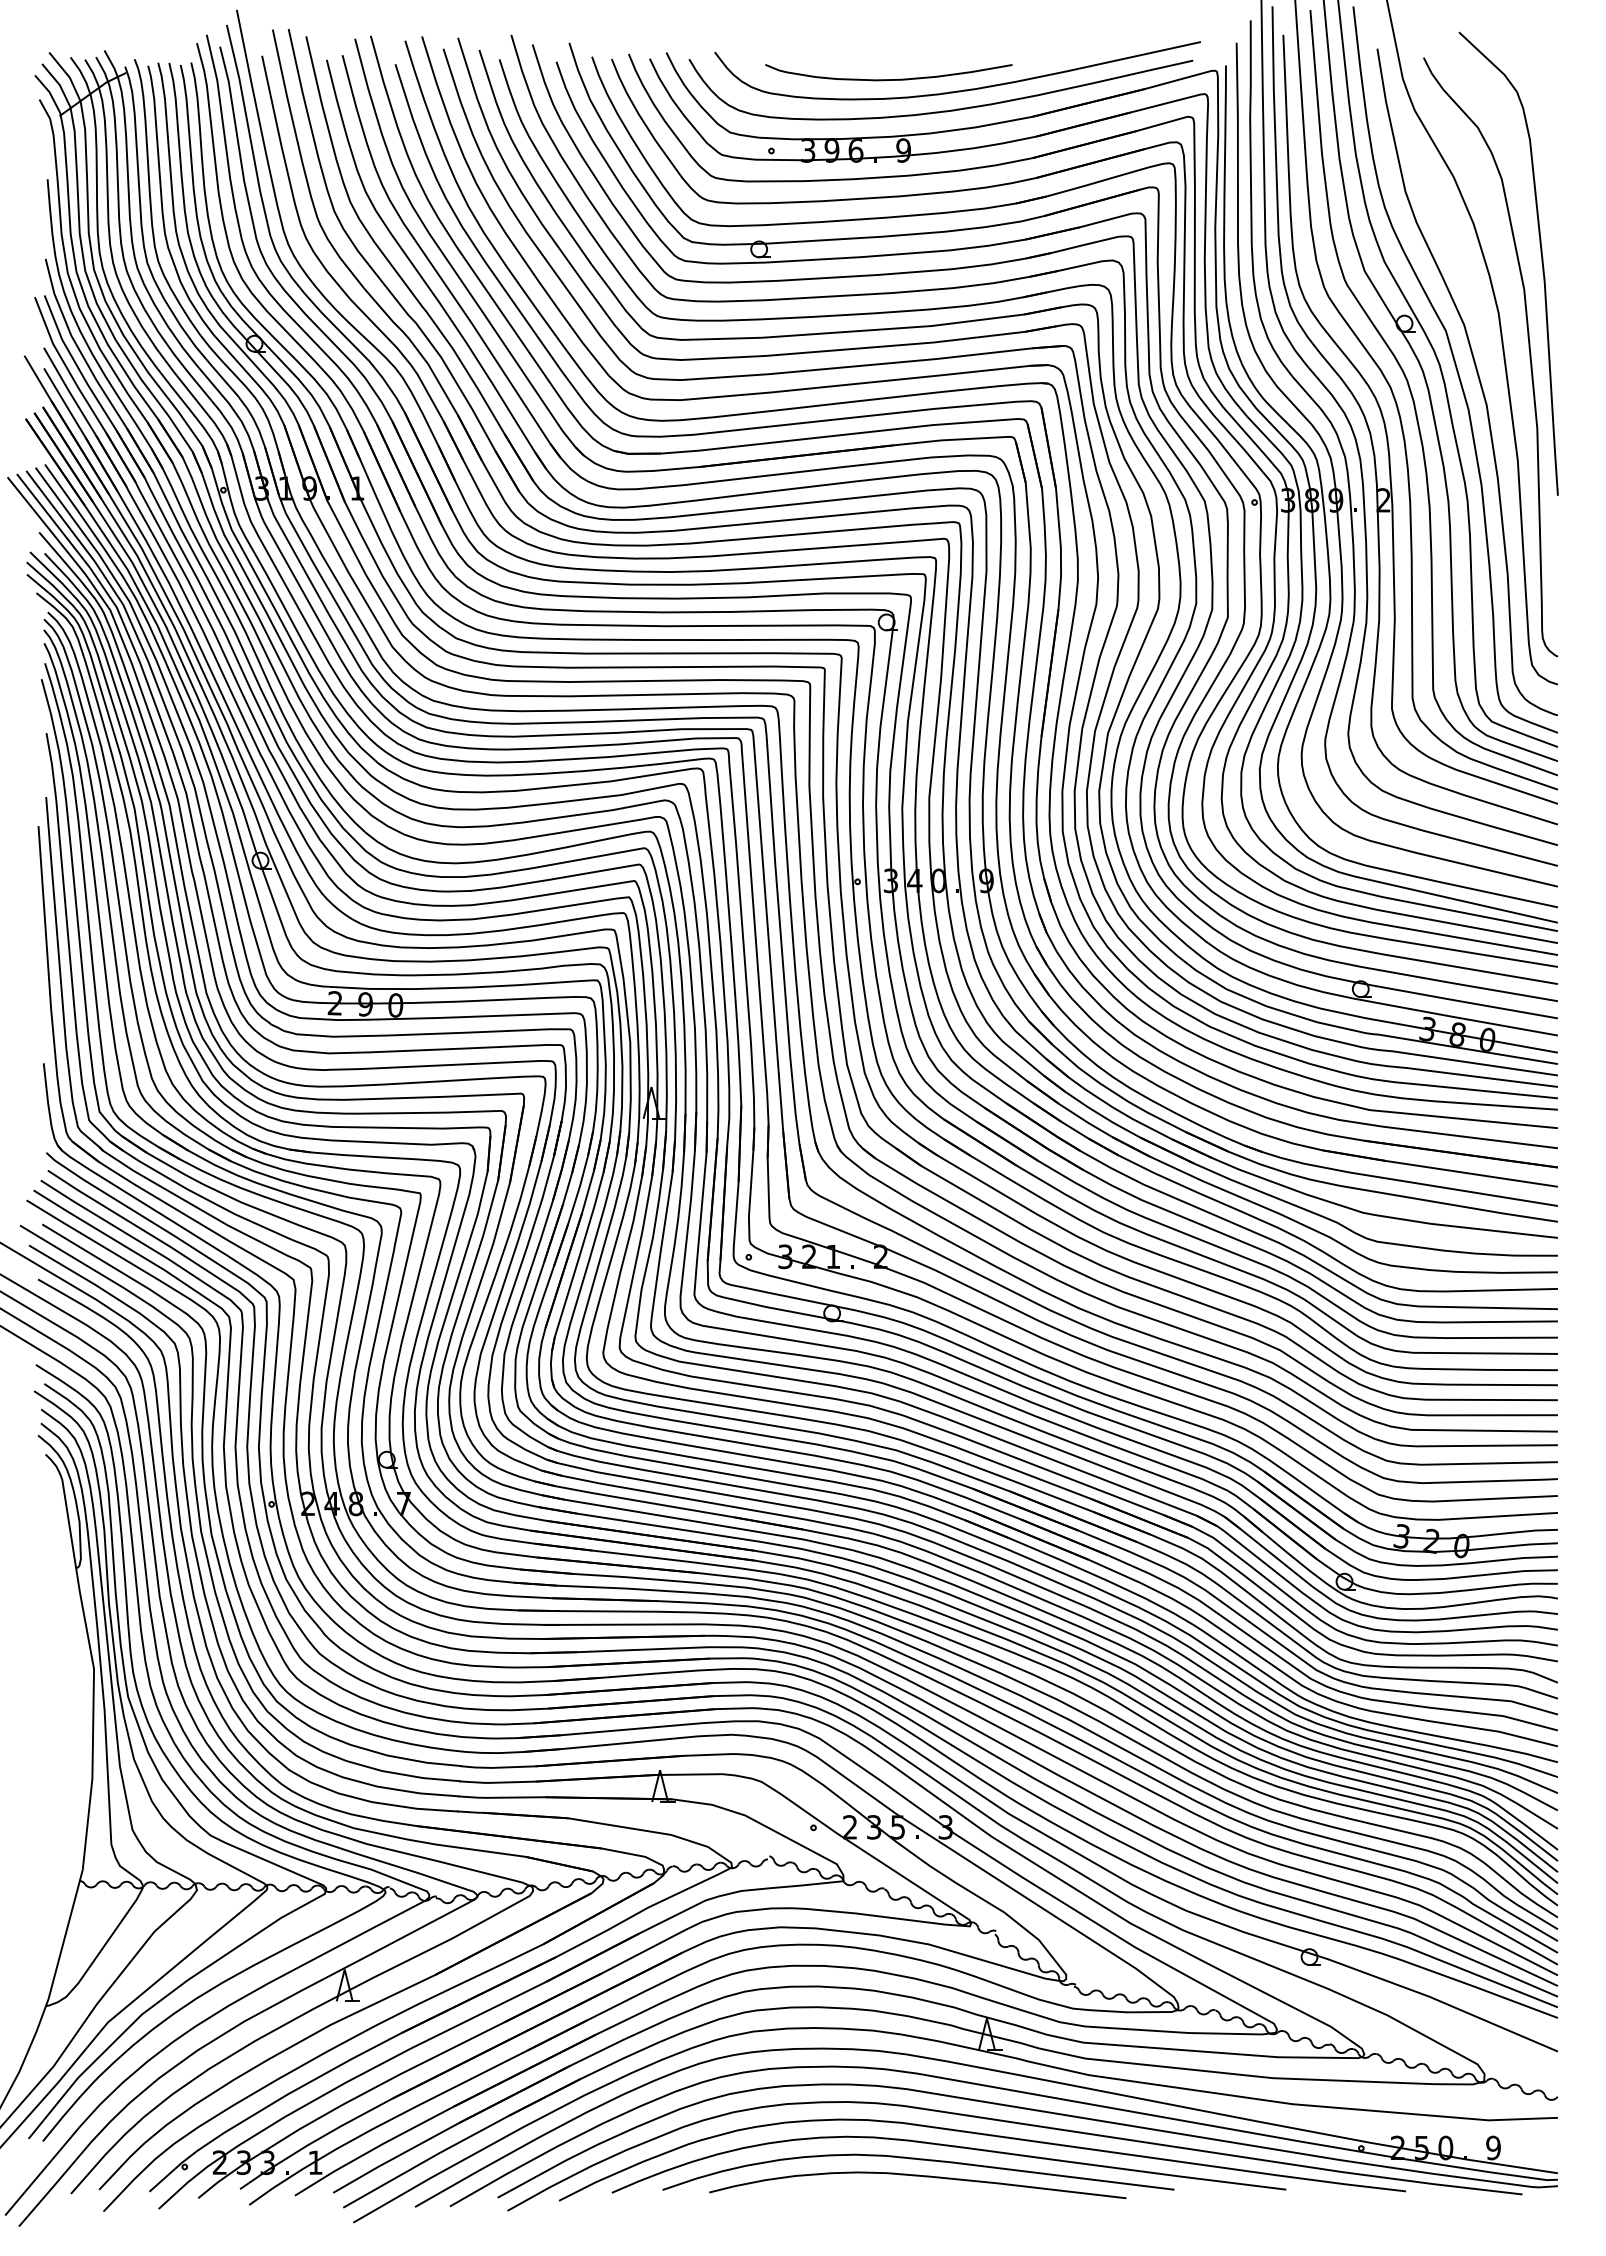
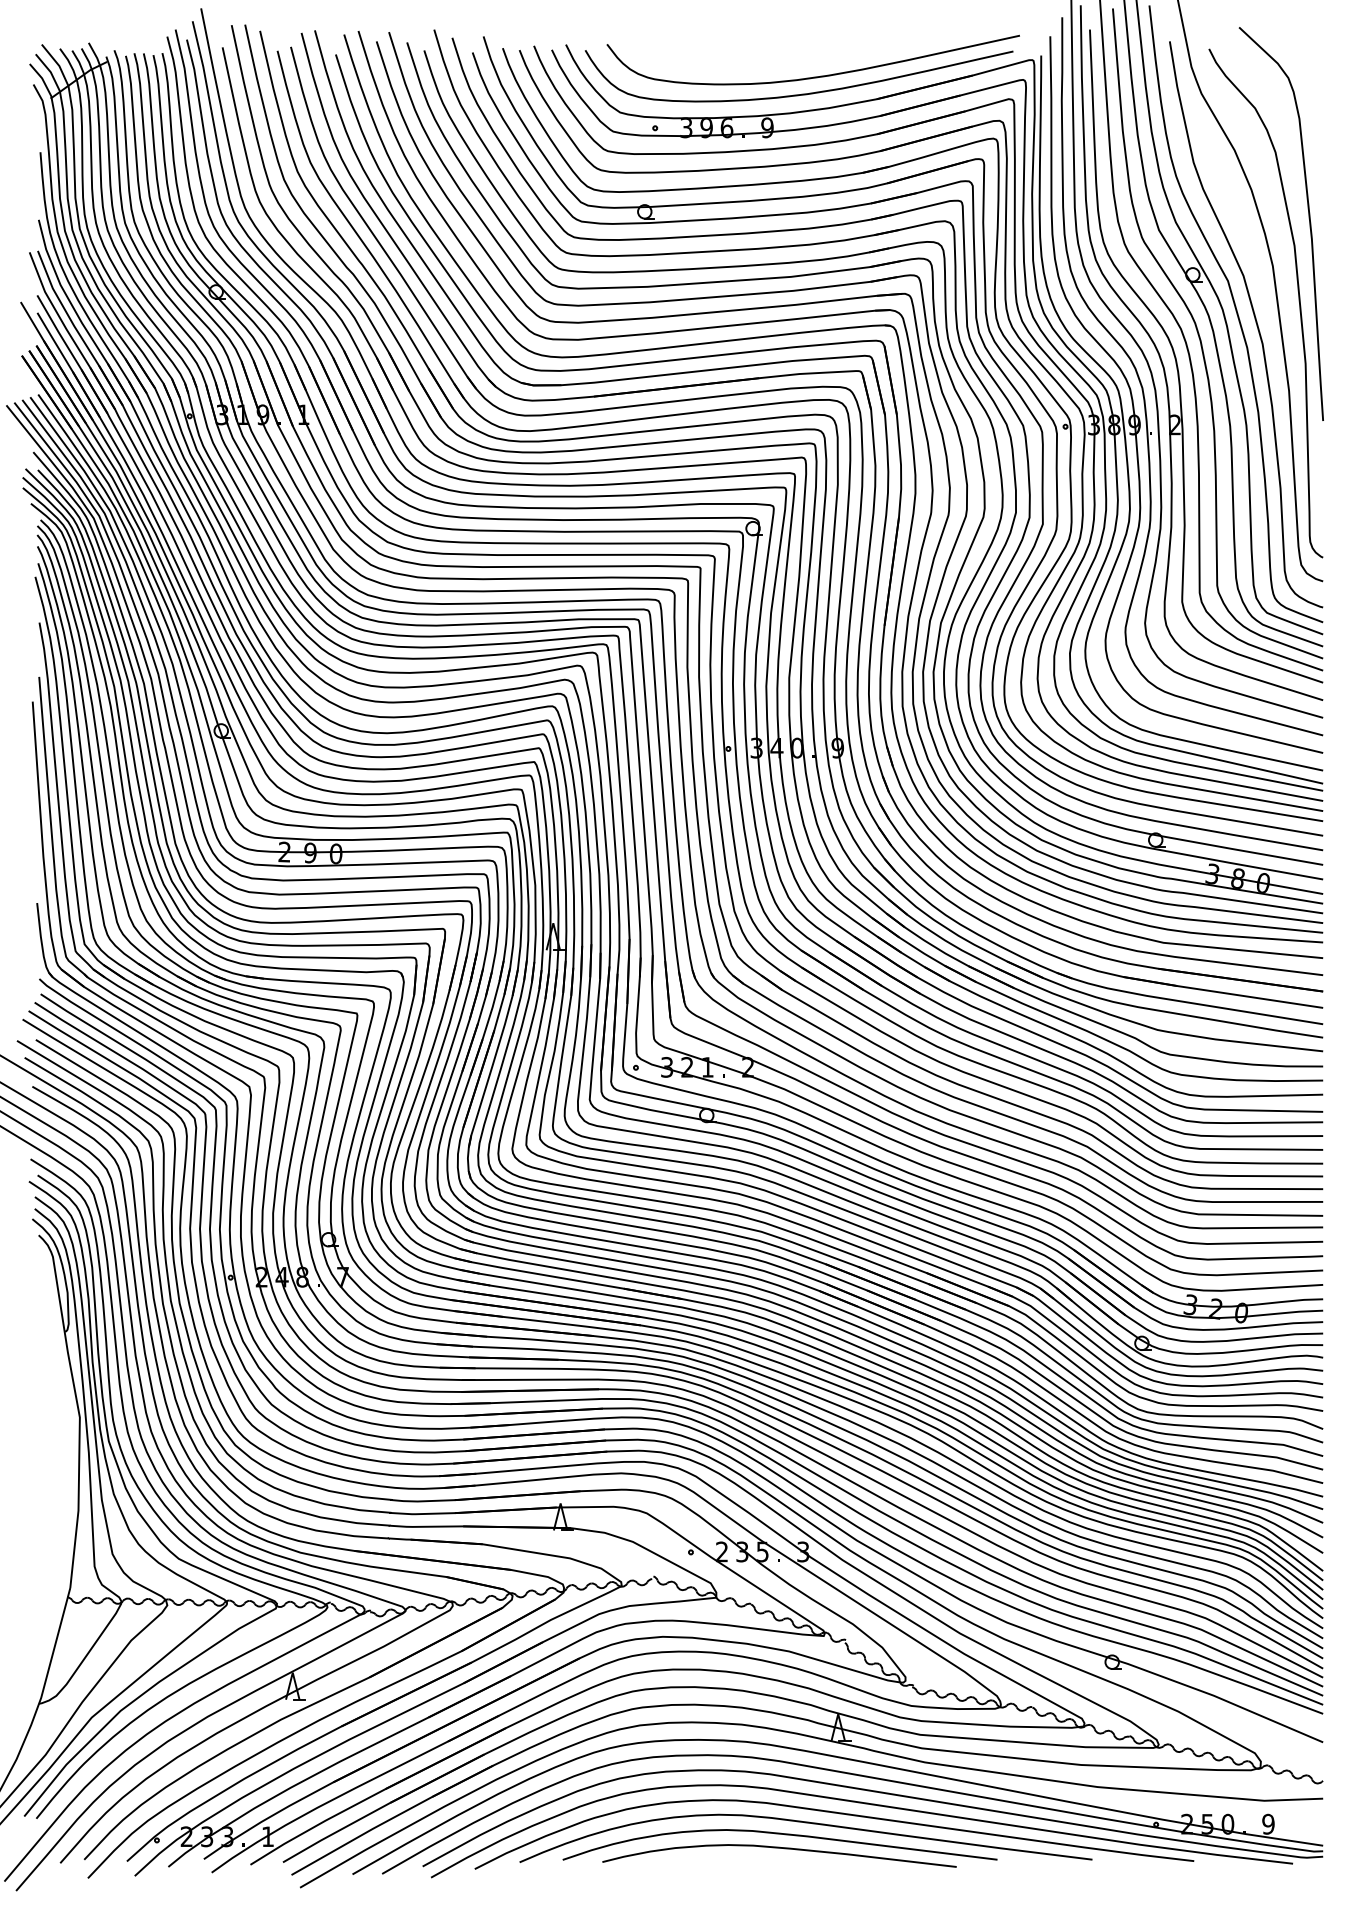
curve: (888, 79) -> (754, 67), removed

